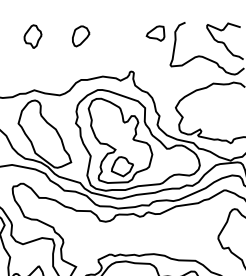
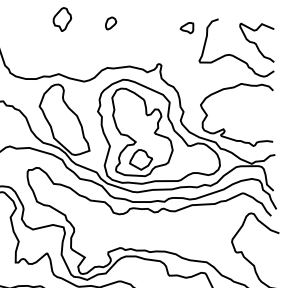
part: (154, 33) -> (186, 27), size x0.7
part: (80, 36) -> (110, 23), size x0.6

